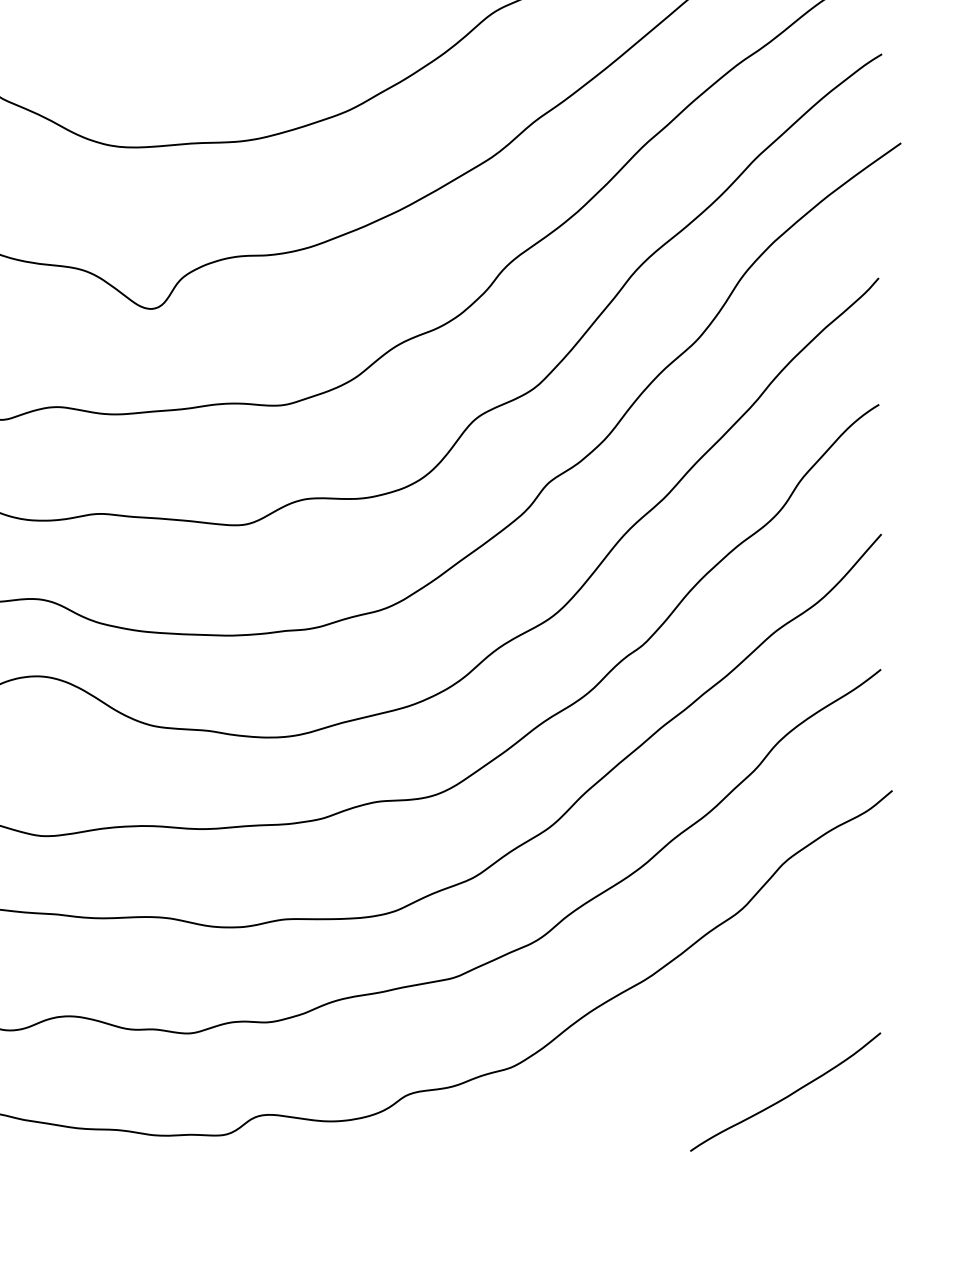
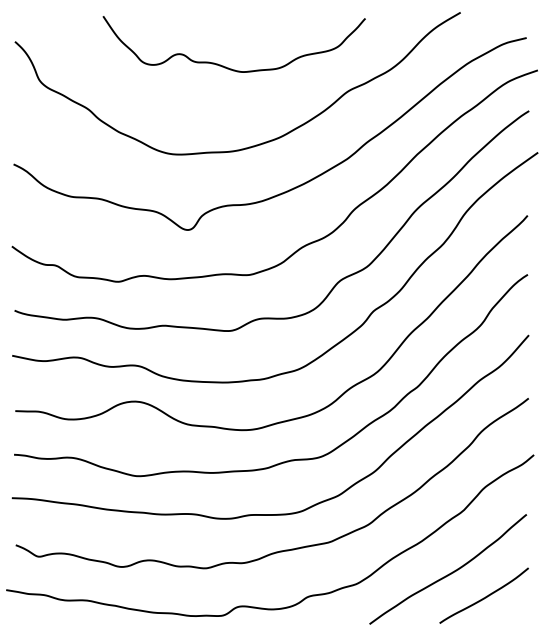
curve: (713, 1042) -> (450, 572), added

